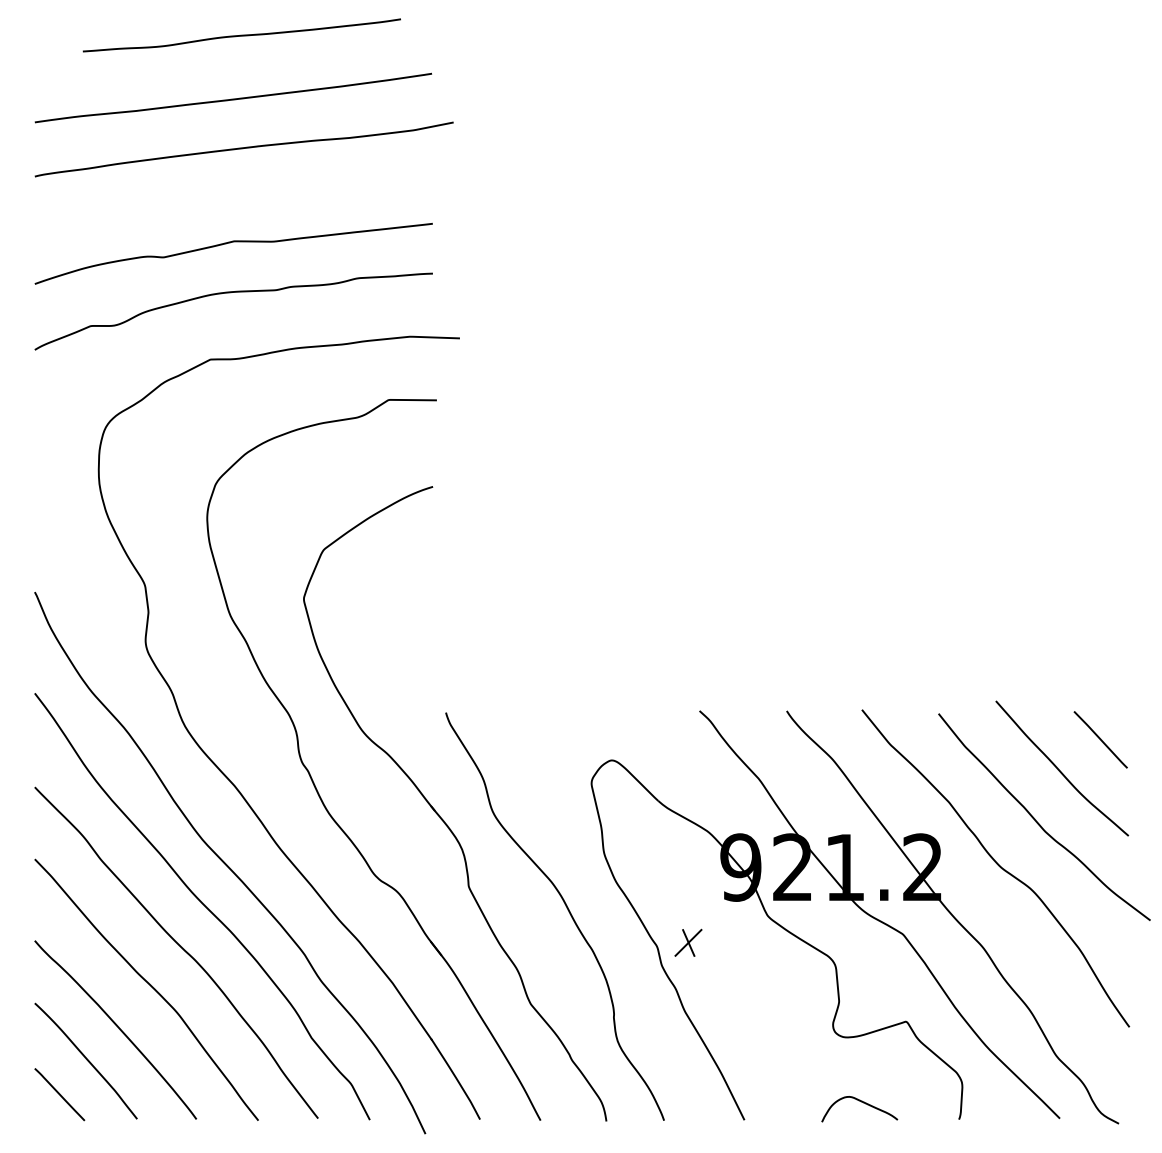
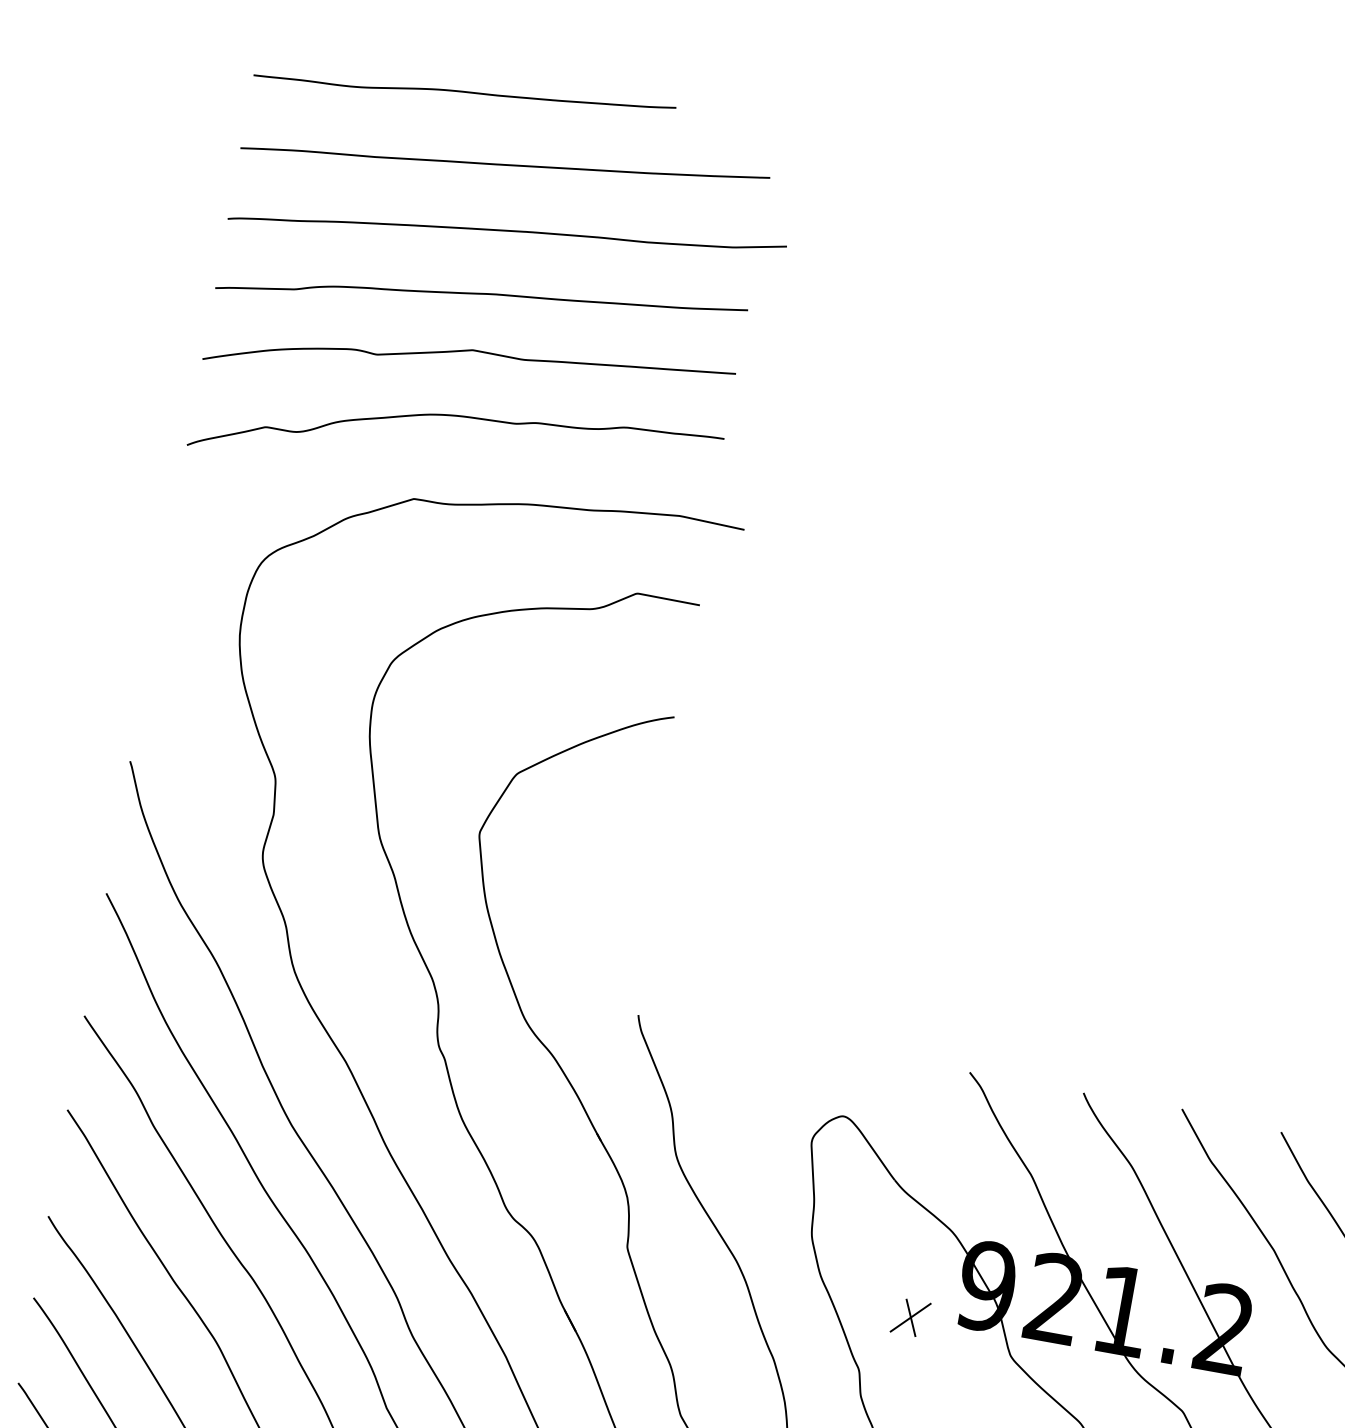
curve: (241, 35) -> (464, 91), moved
curve: (233, 199) -> (481, 295), added
part: (688, 942) -> (910, 1317), moved

